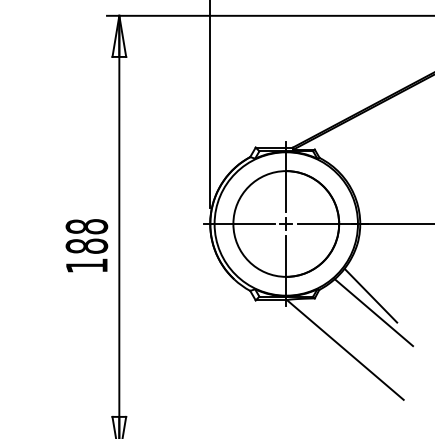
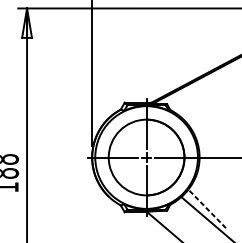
line: (370, 295) -> (206, 208), solid -> dashed

